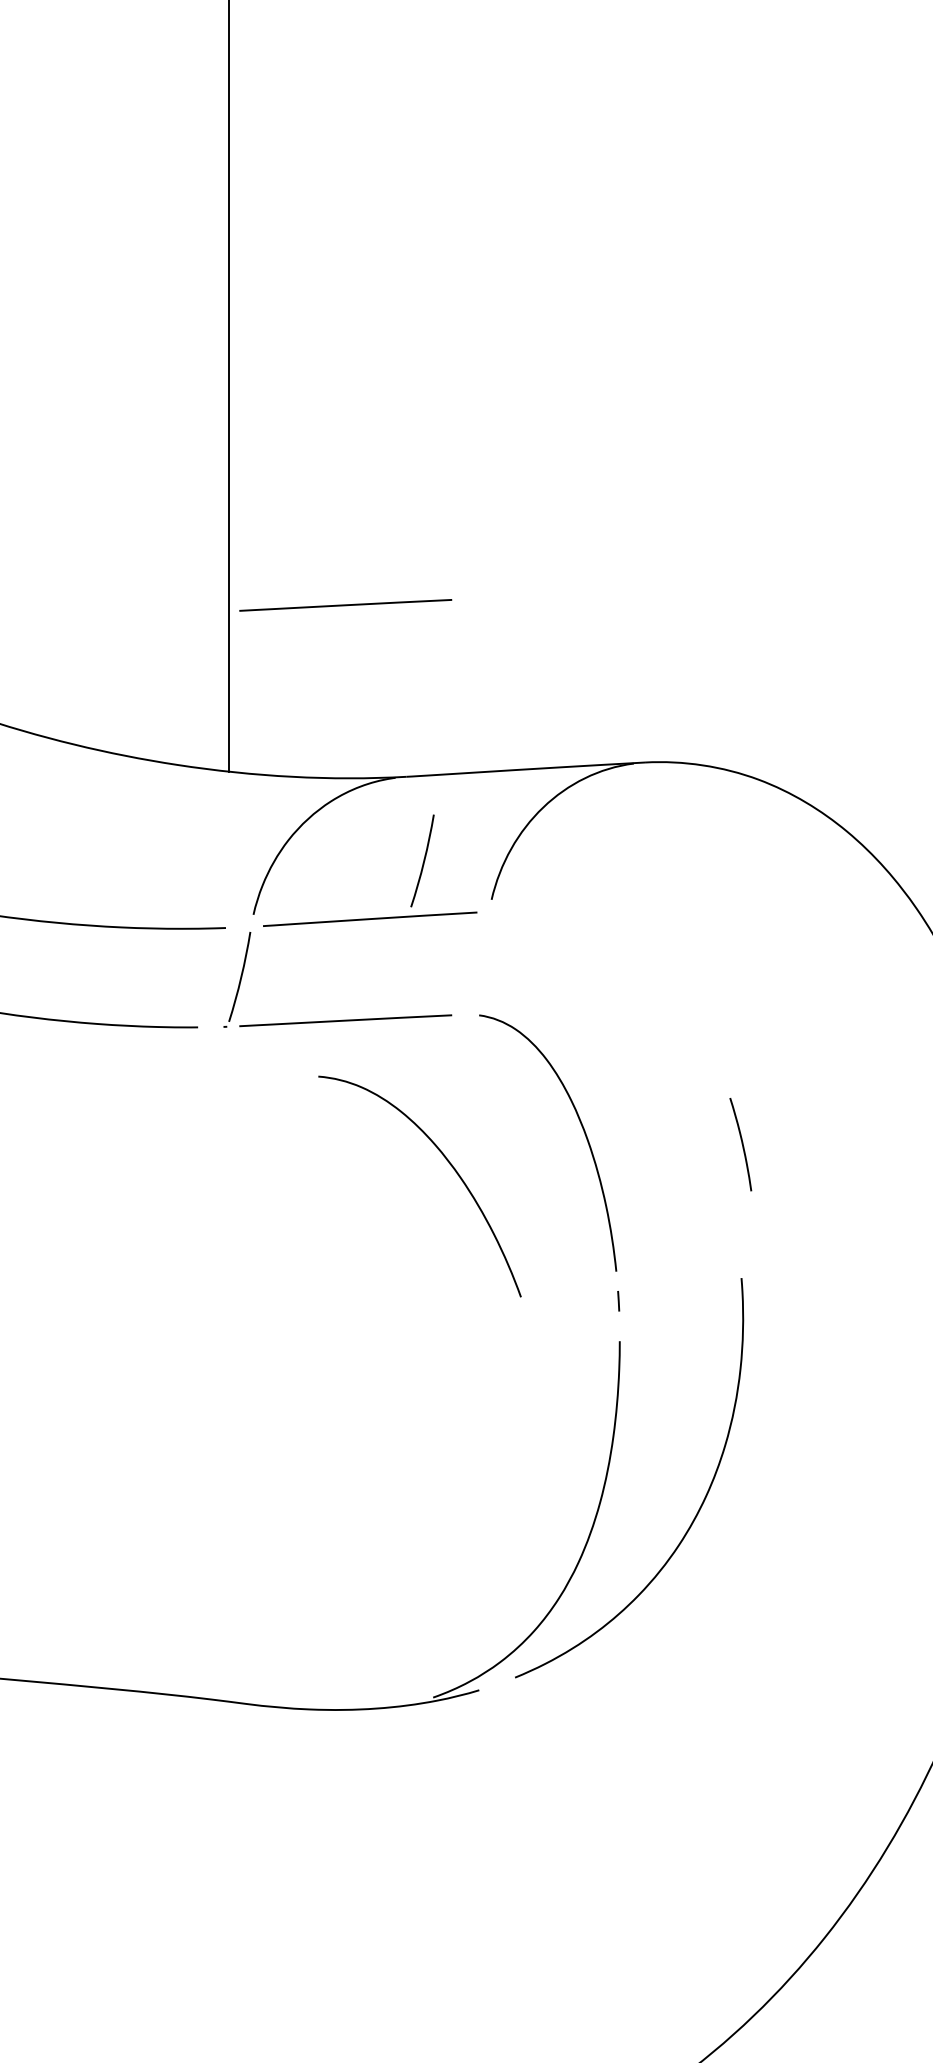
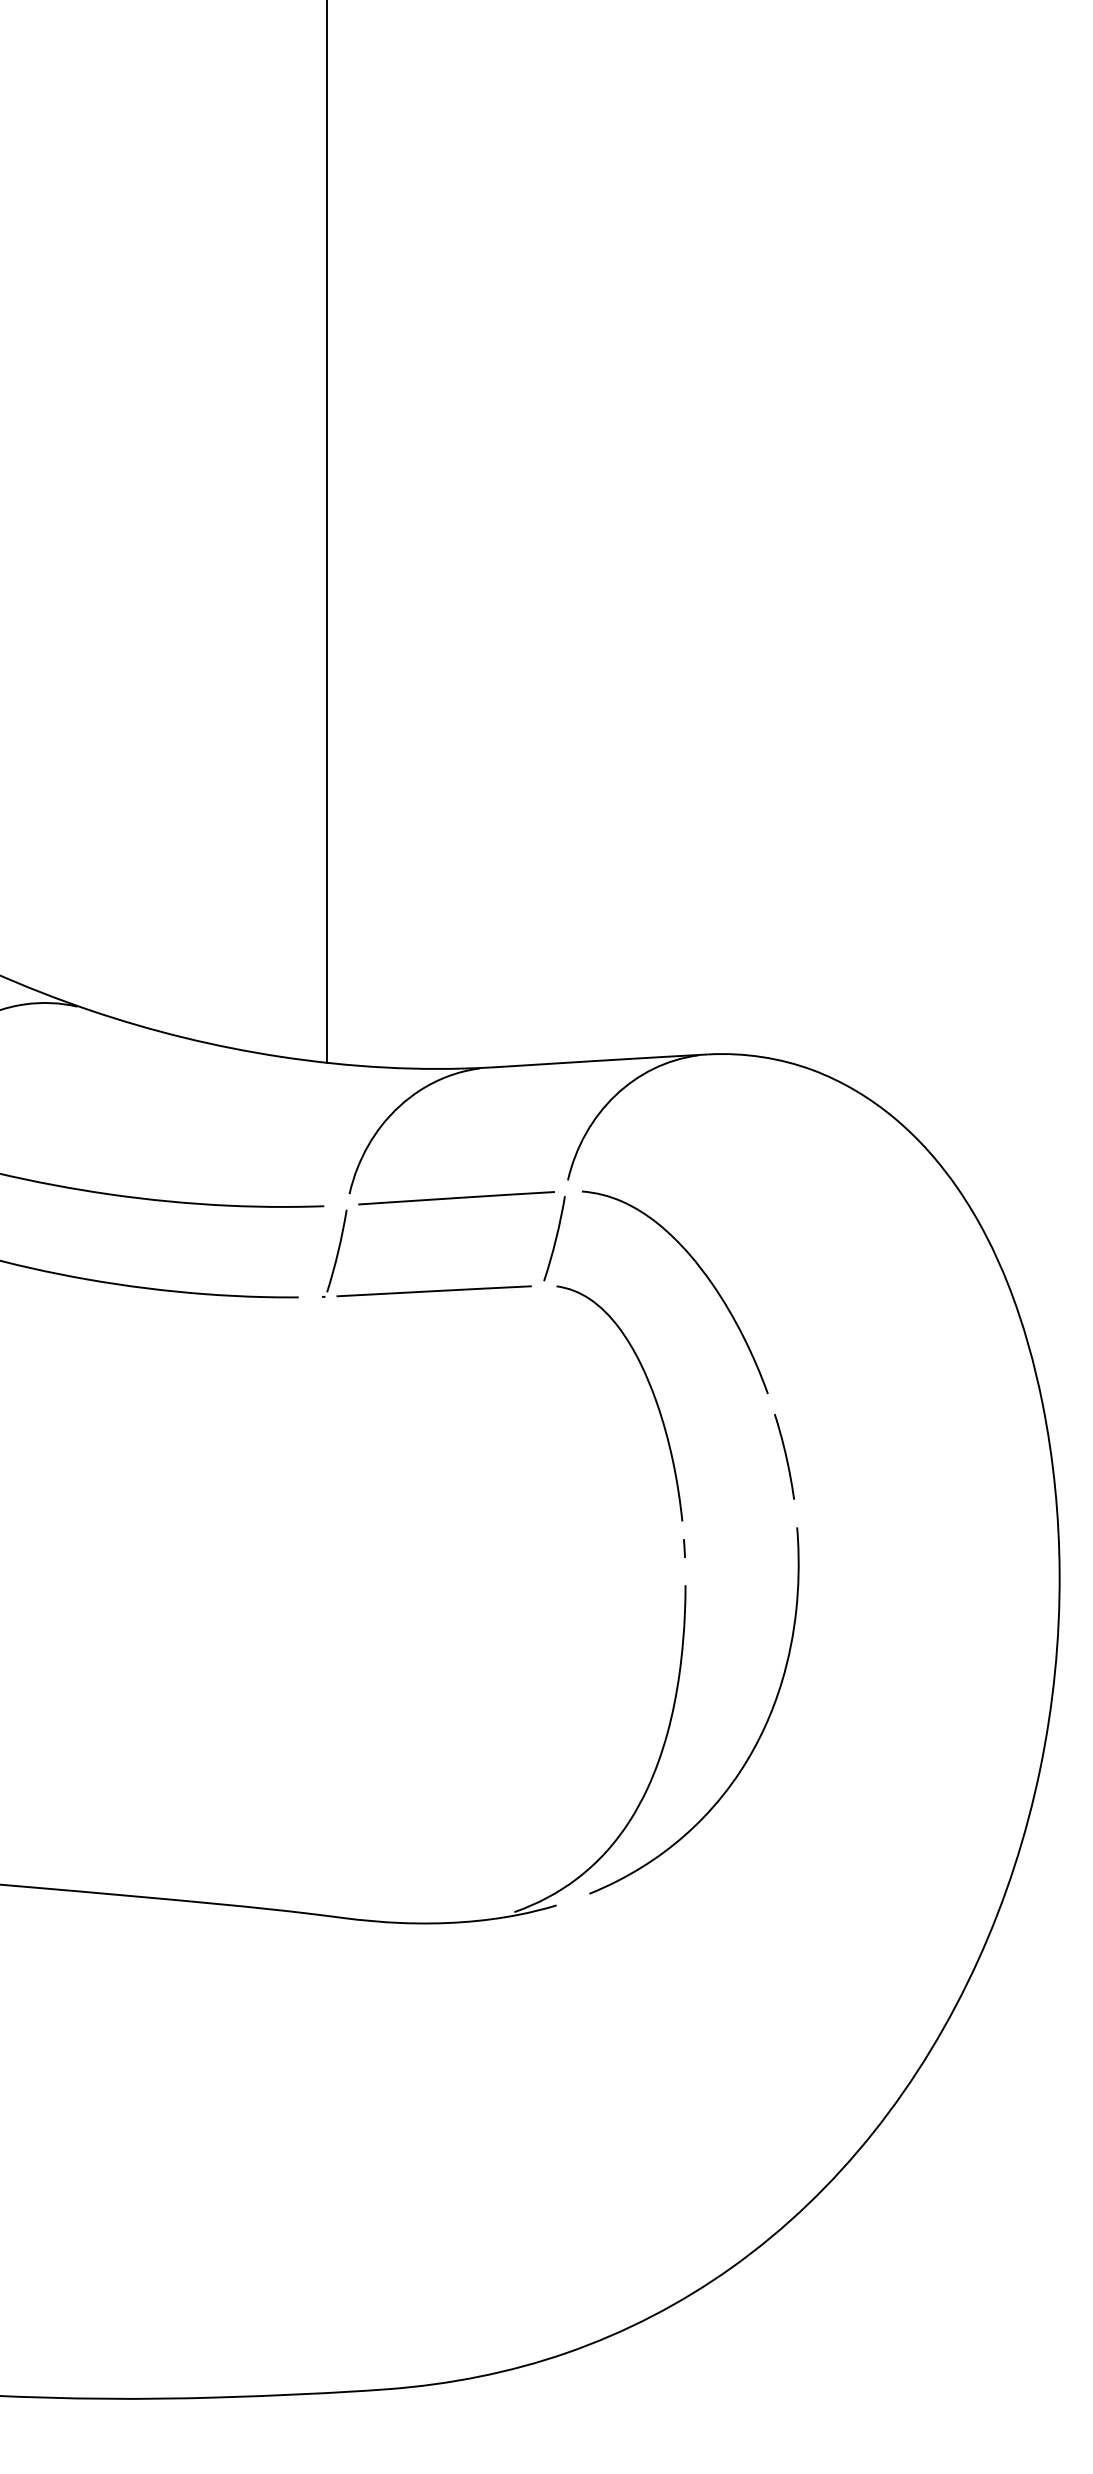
line: (345, 605) -> (433, 910), removed
curve: (423, 860) -> (555, 1238), moved
curve: (741, 1144) -> (785, 1456), moved
curve: (449, 1164) -> (702, 1272), moved

